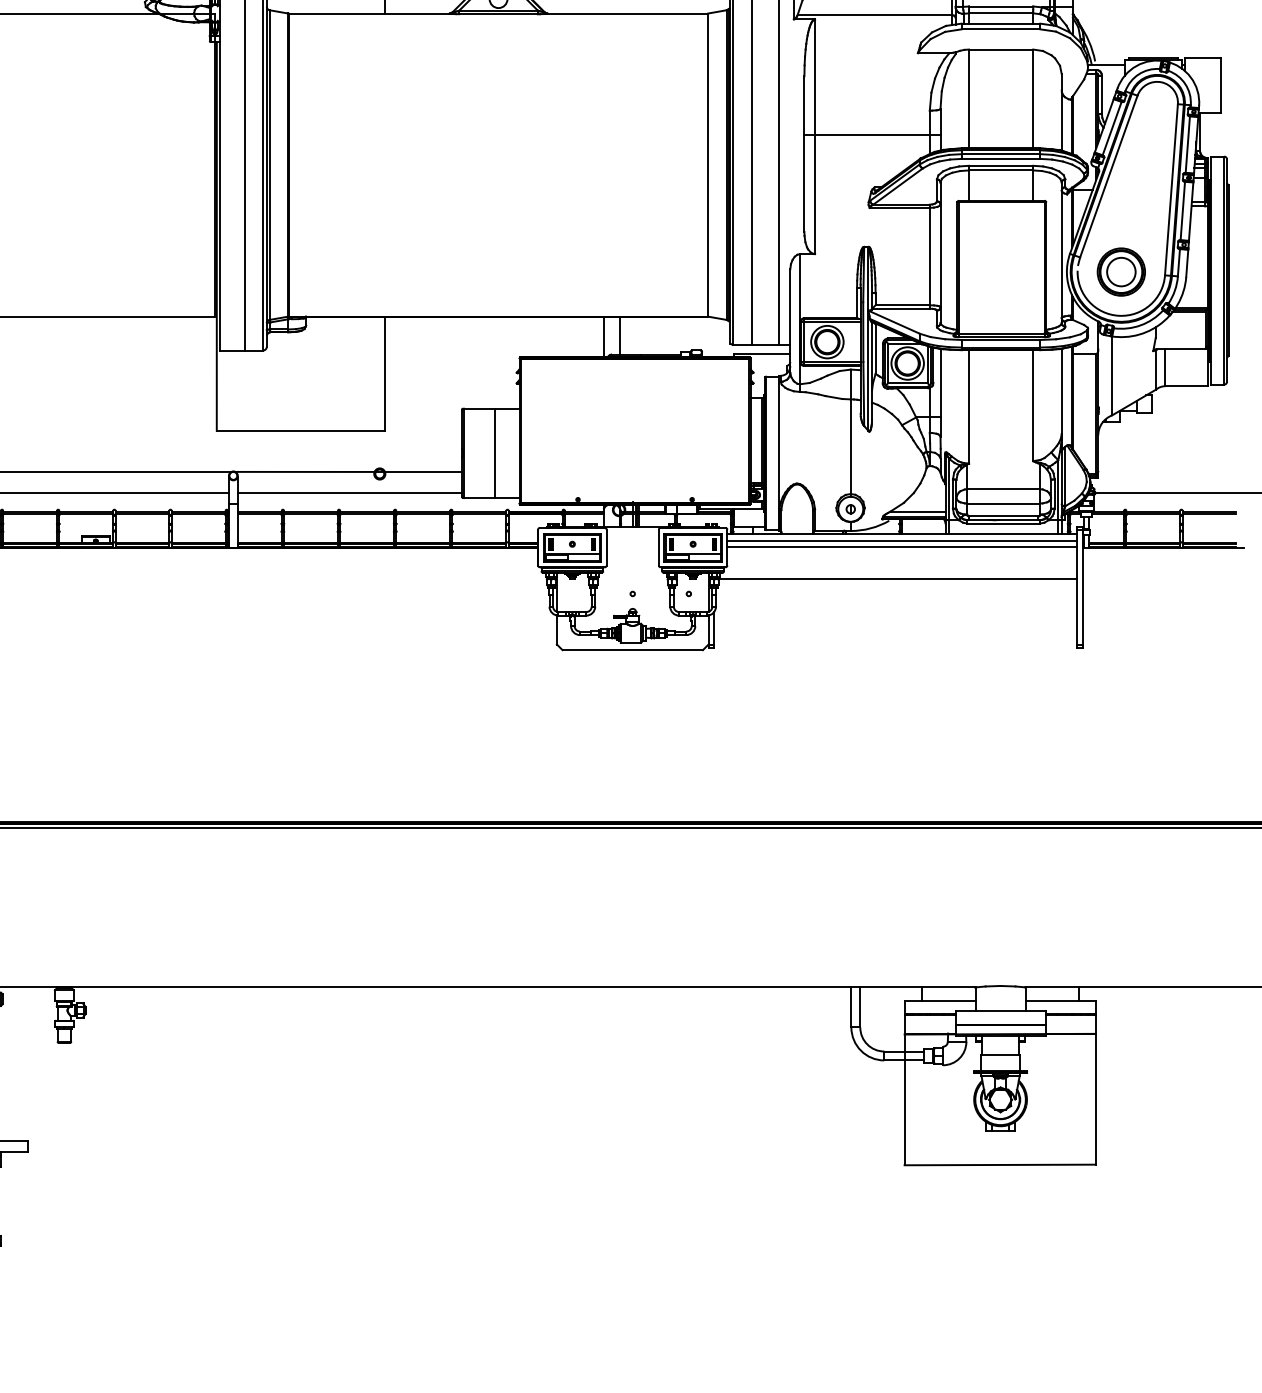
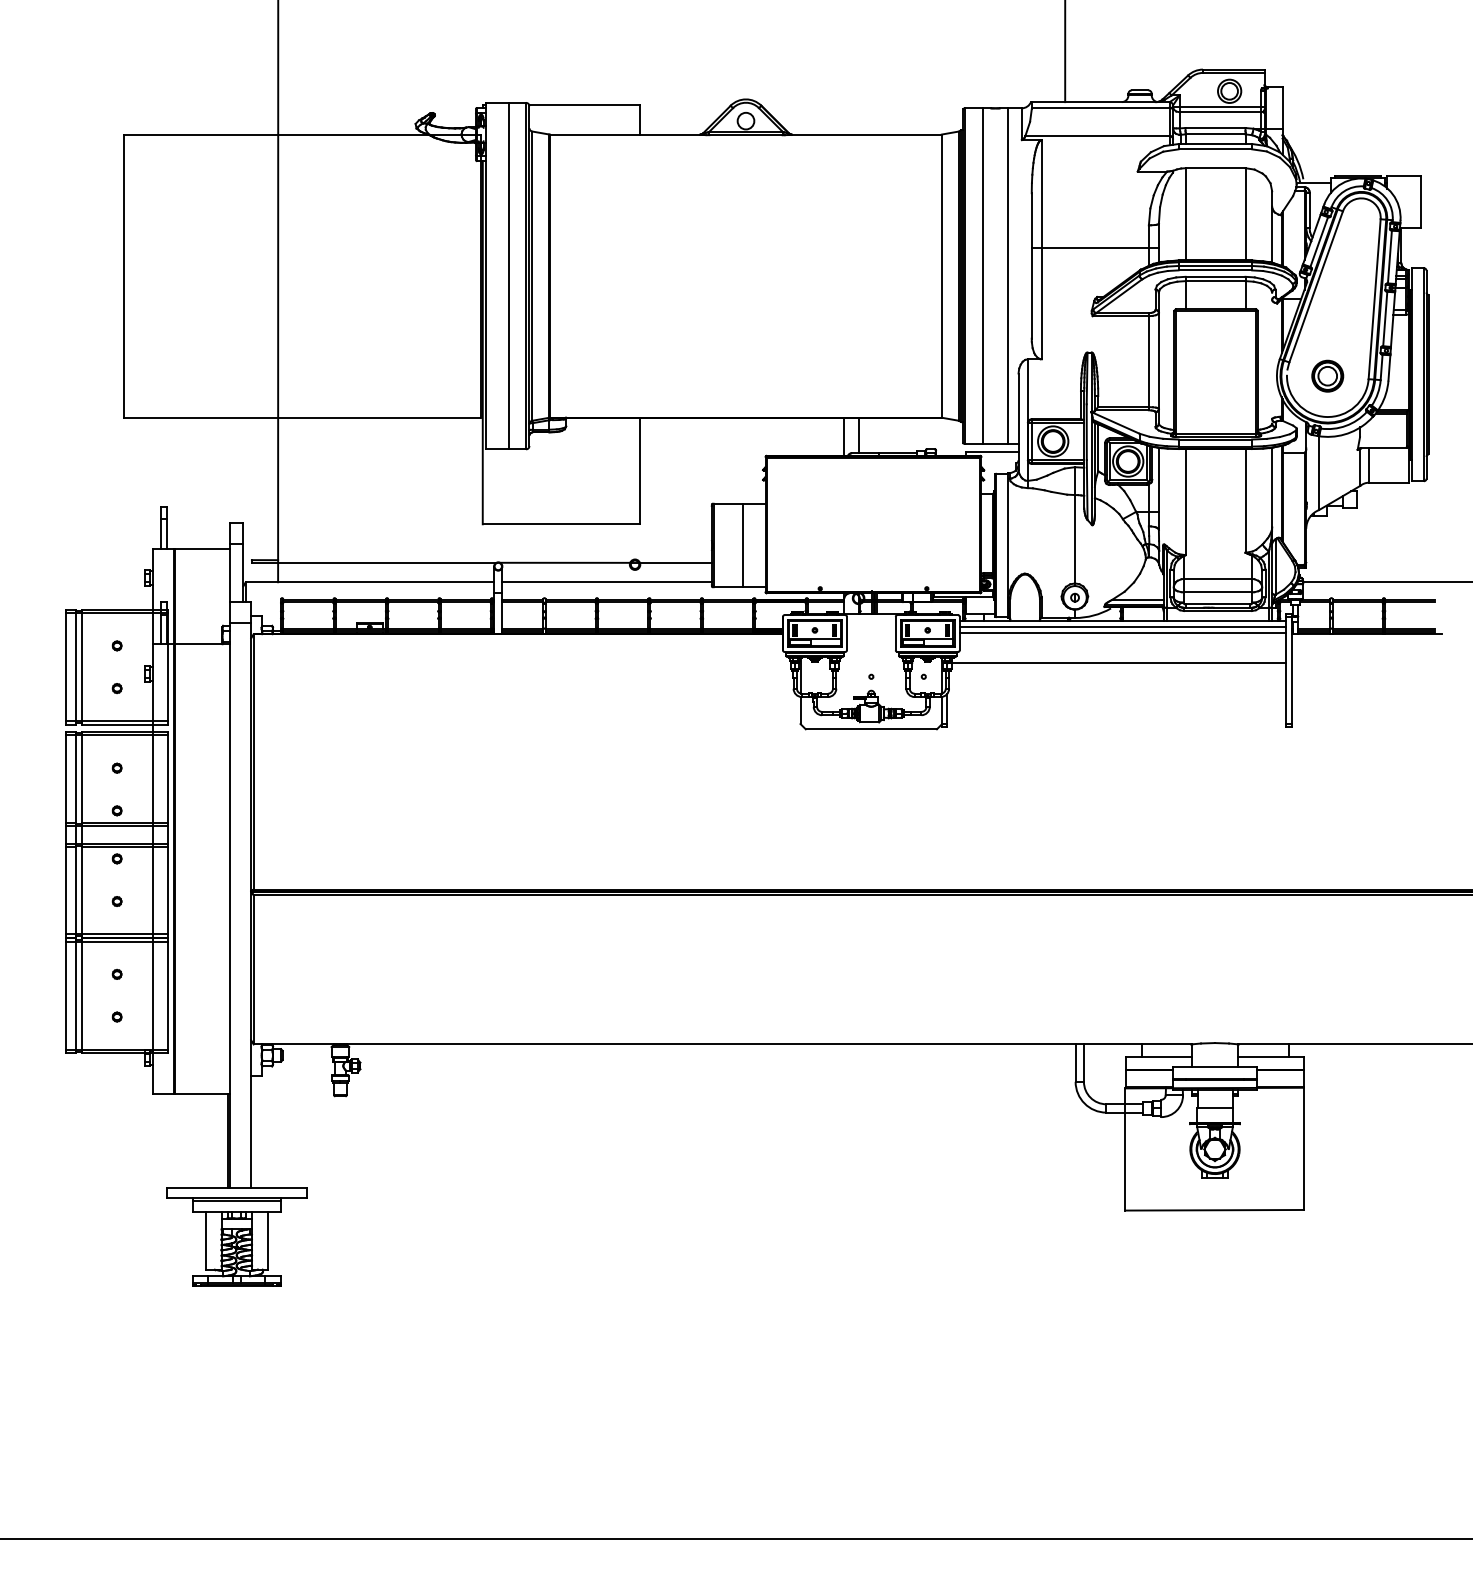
line: (1062, 252) -> (1272, 357), removed
part: (1120, 272) -> (1327, 376), size x0.7

